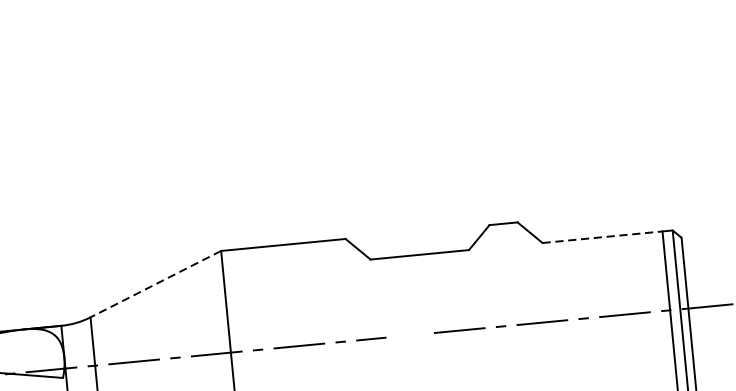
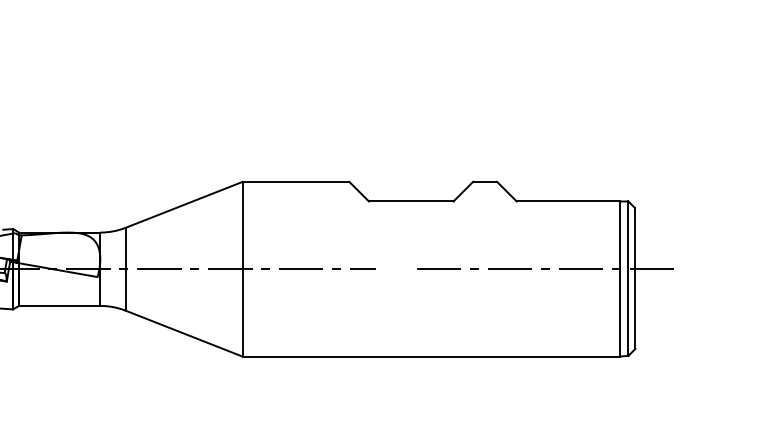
line: (602, 237) -> (568, 201), dashed -> solid
line: (156, 283) -> (184, 204), dashed -> solid

